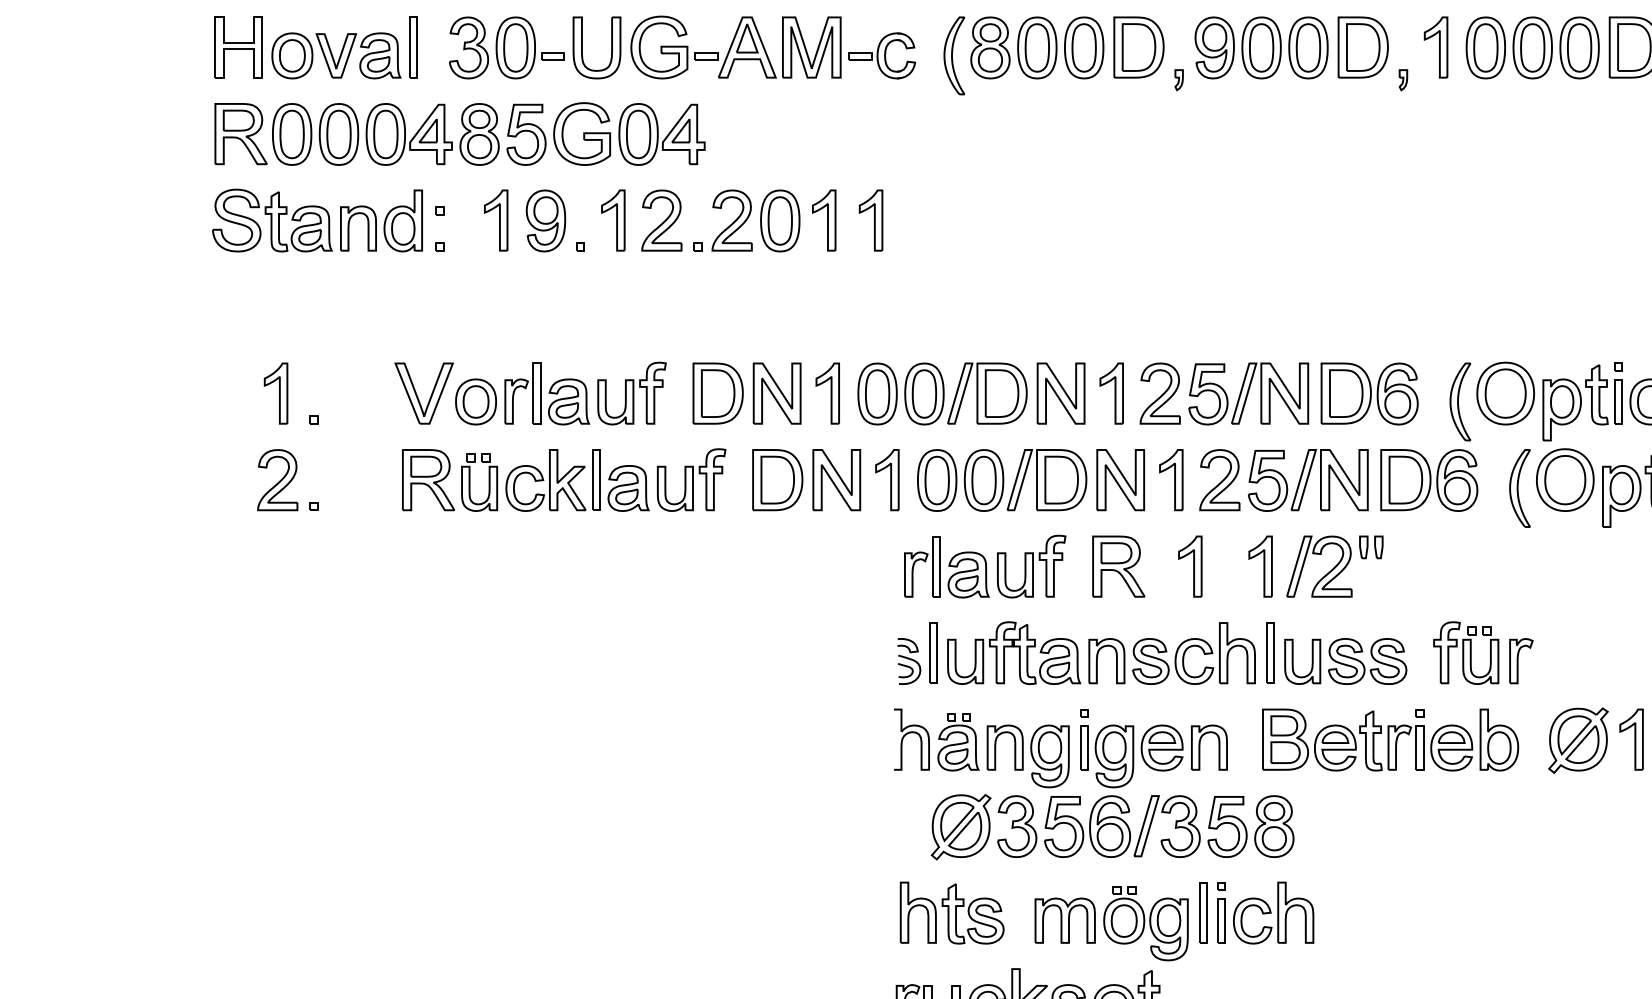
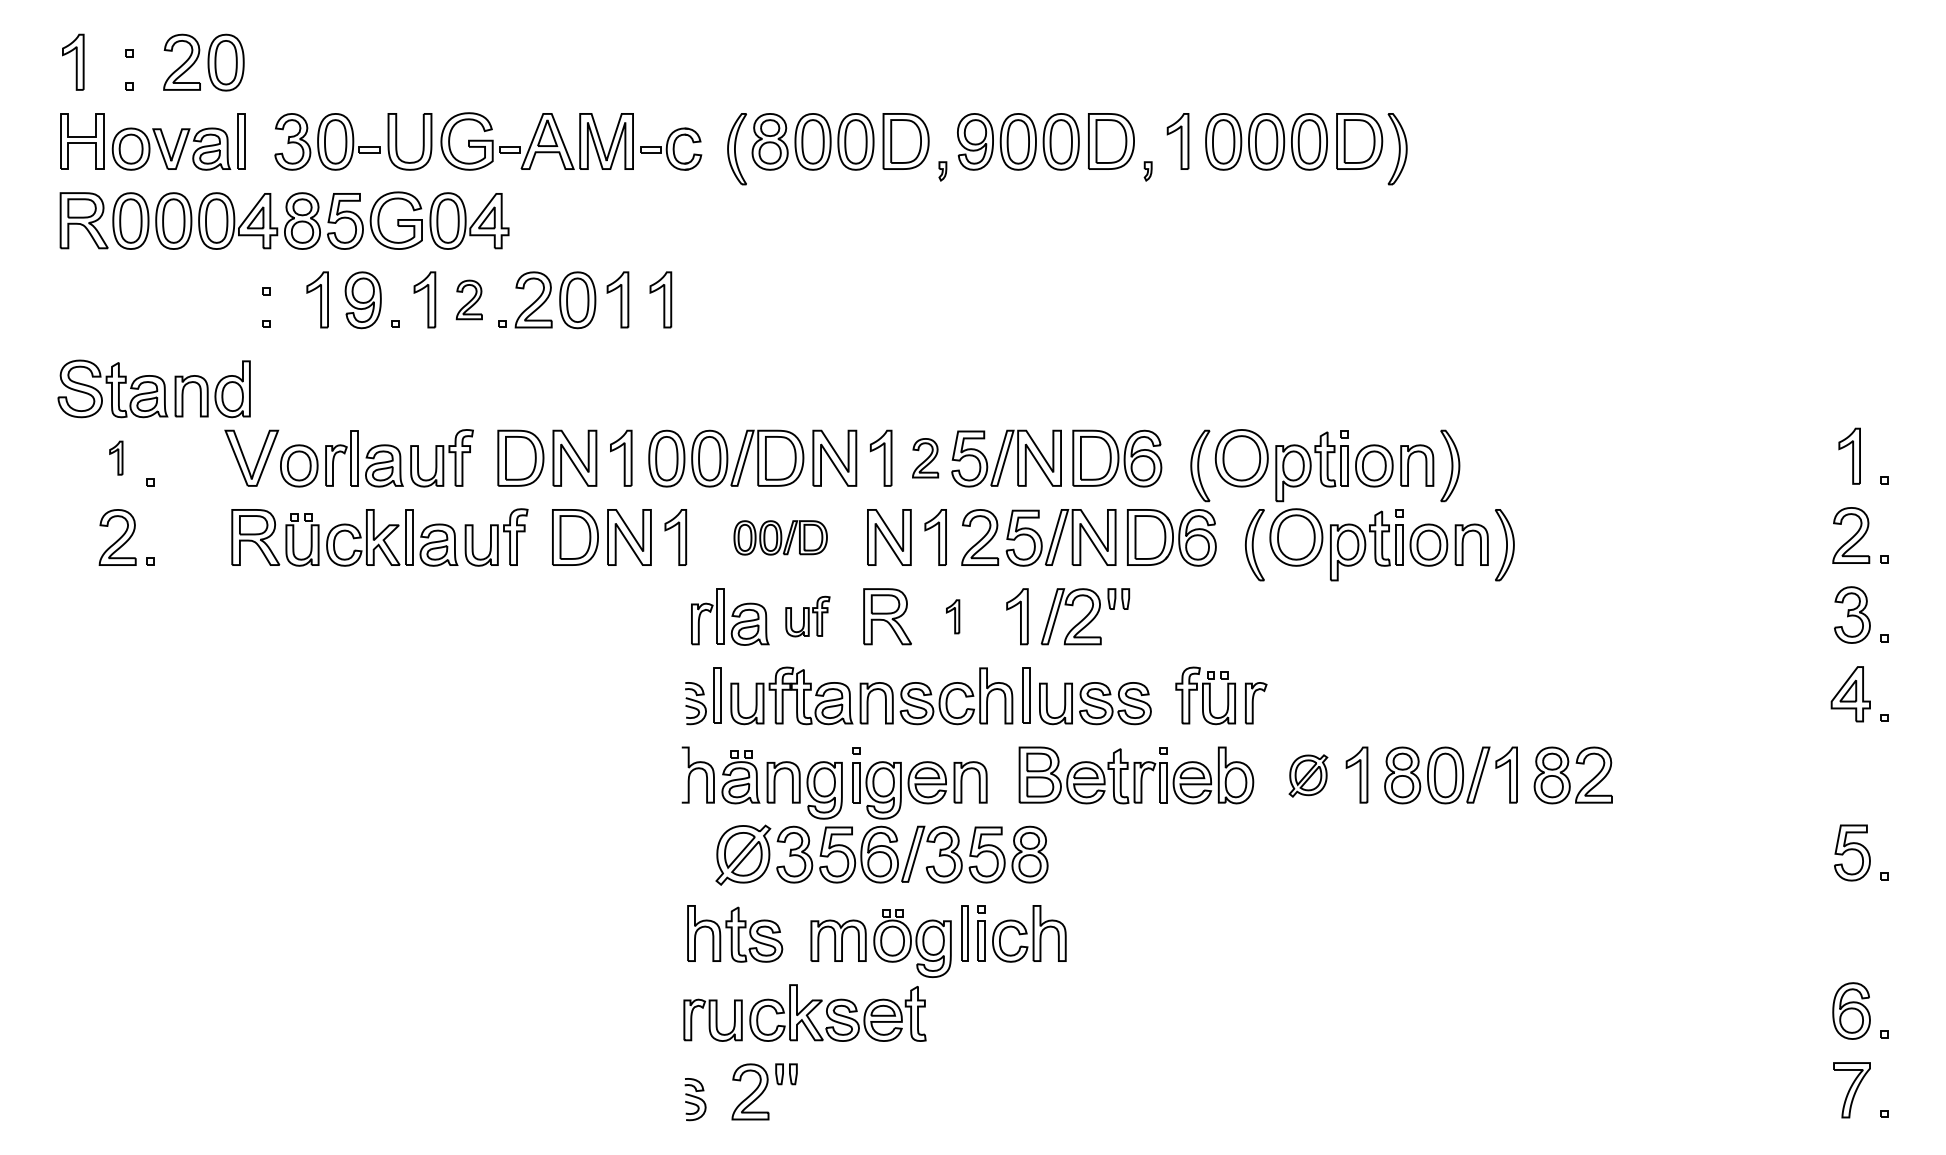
part: (316, 220) -> (153, 388), moved
part: (662, 220) -> (469, 299), size x0.7
part: (276, 392) -> (116, 457), size x0.6
part: (1160, 392) -> (925, 457), size x0.7
part: (1001, 480) -> (780, 537), size x0.6
part: (1031, 566) -> (807, 616), size x0.7
part: (1189, 566) -> (952, 616), size x0.6
part: (1578, 740) -> (1308, 775), size x0.7

